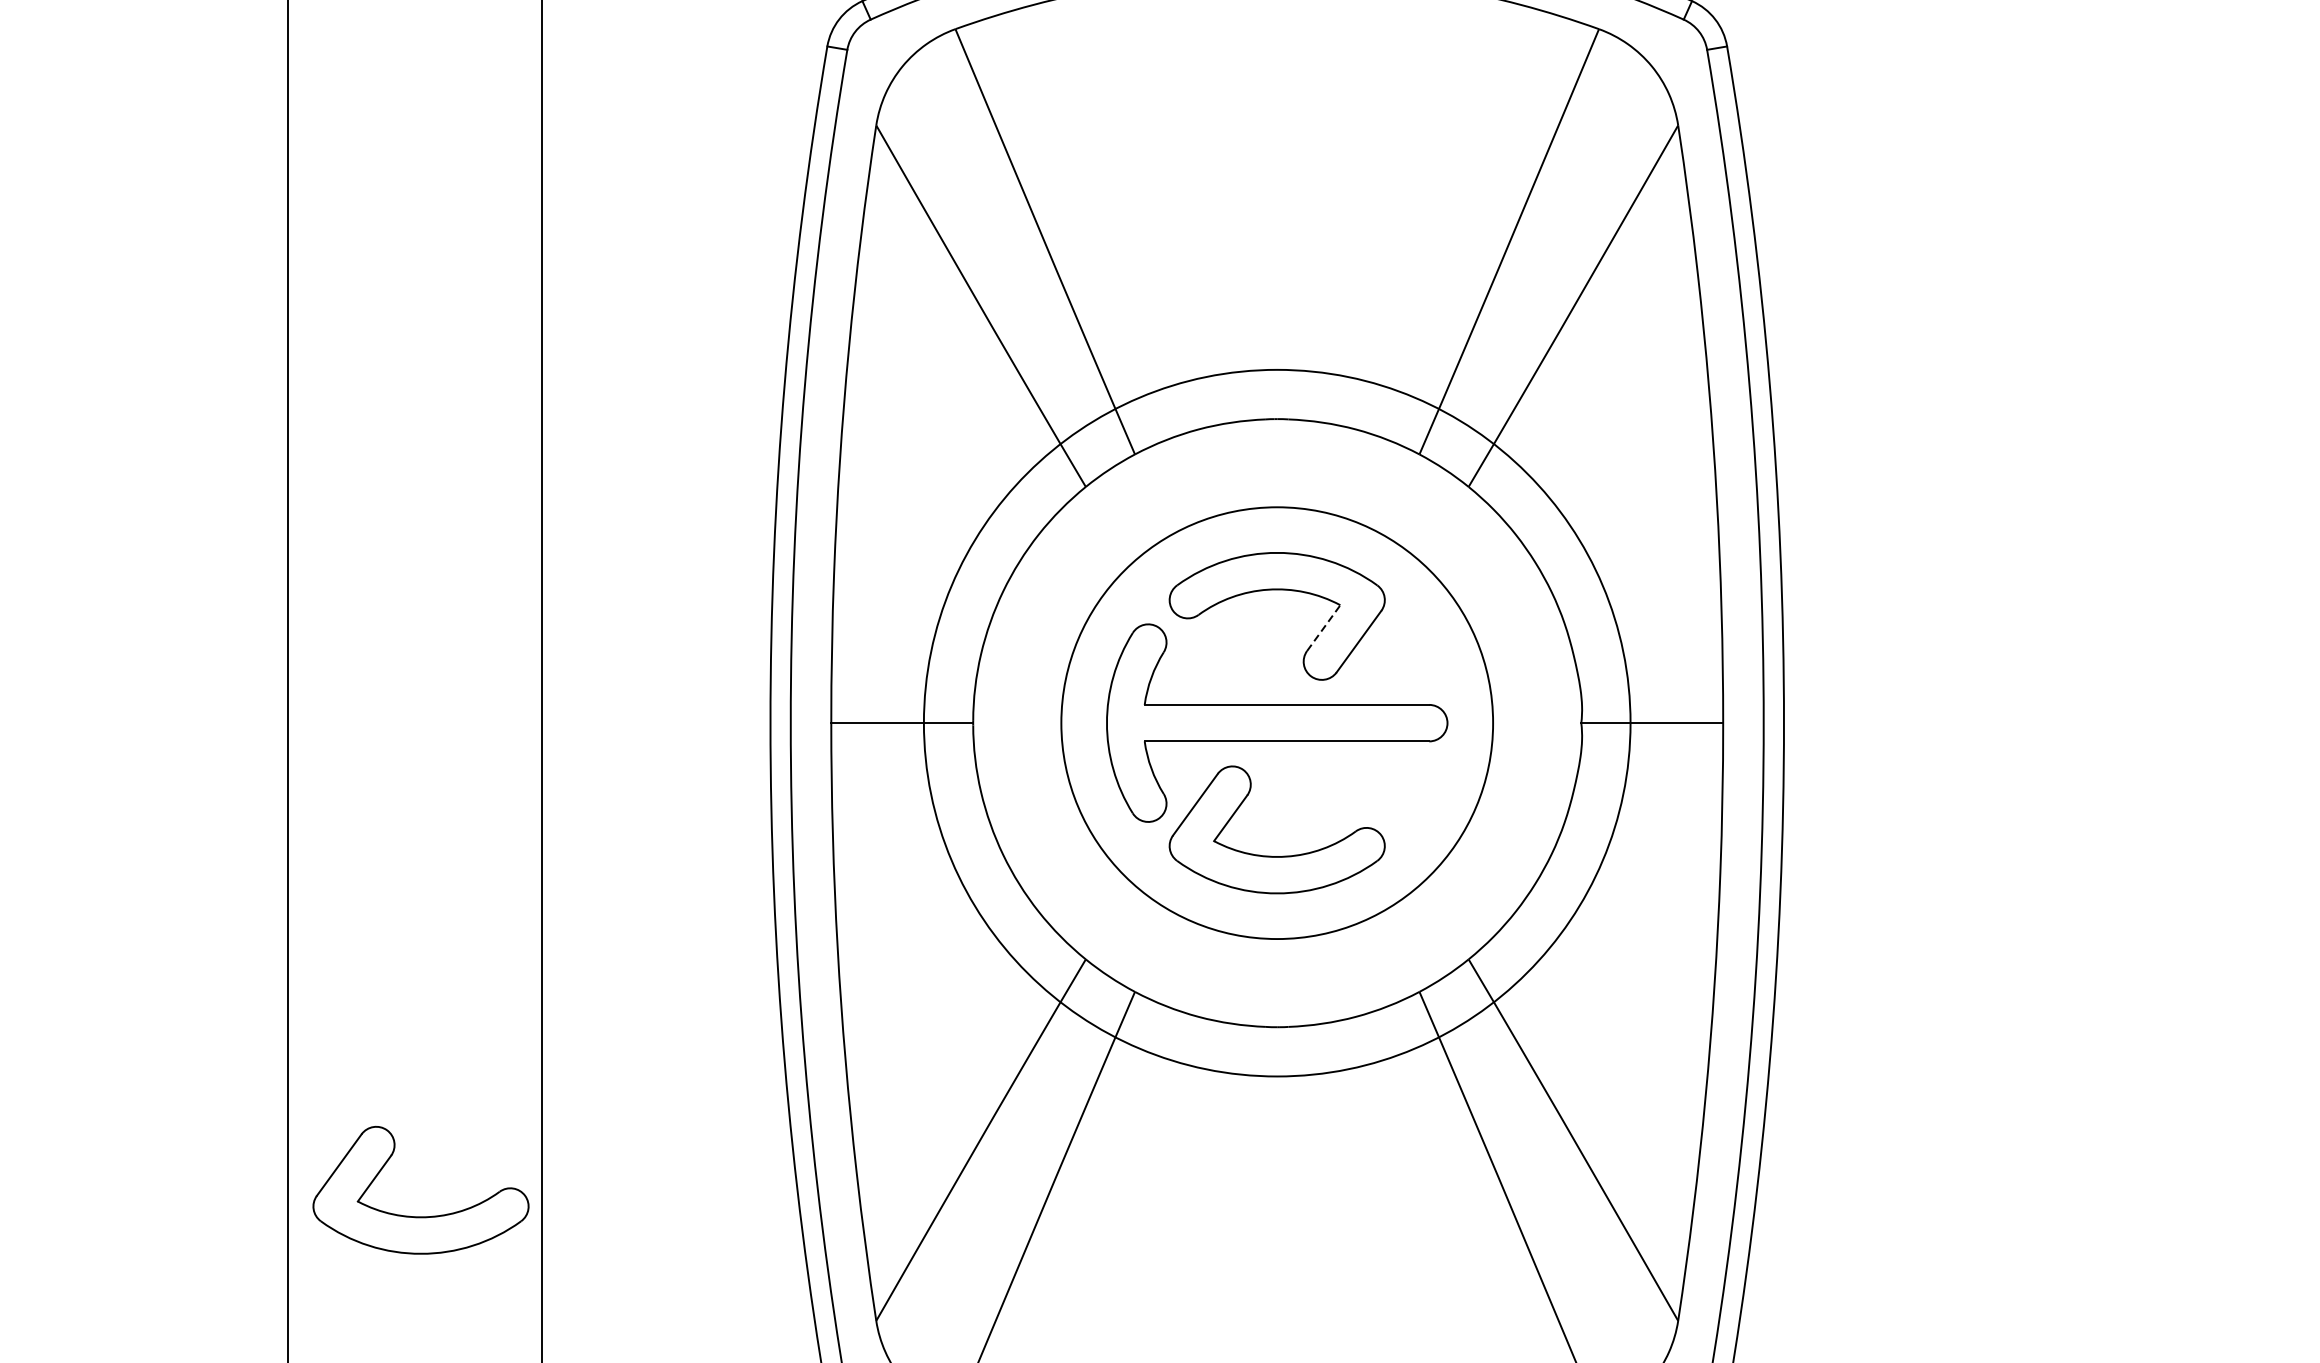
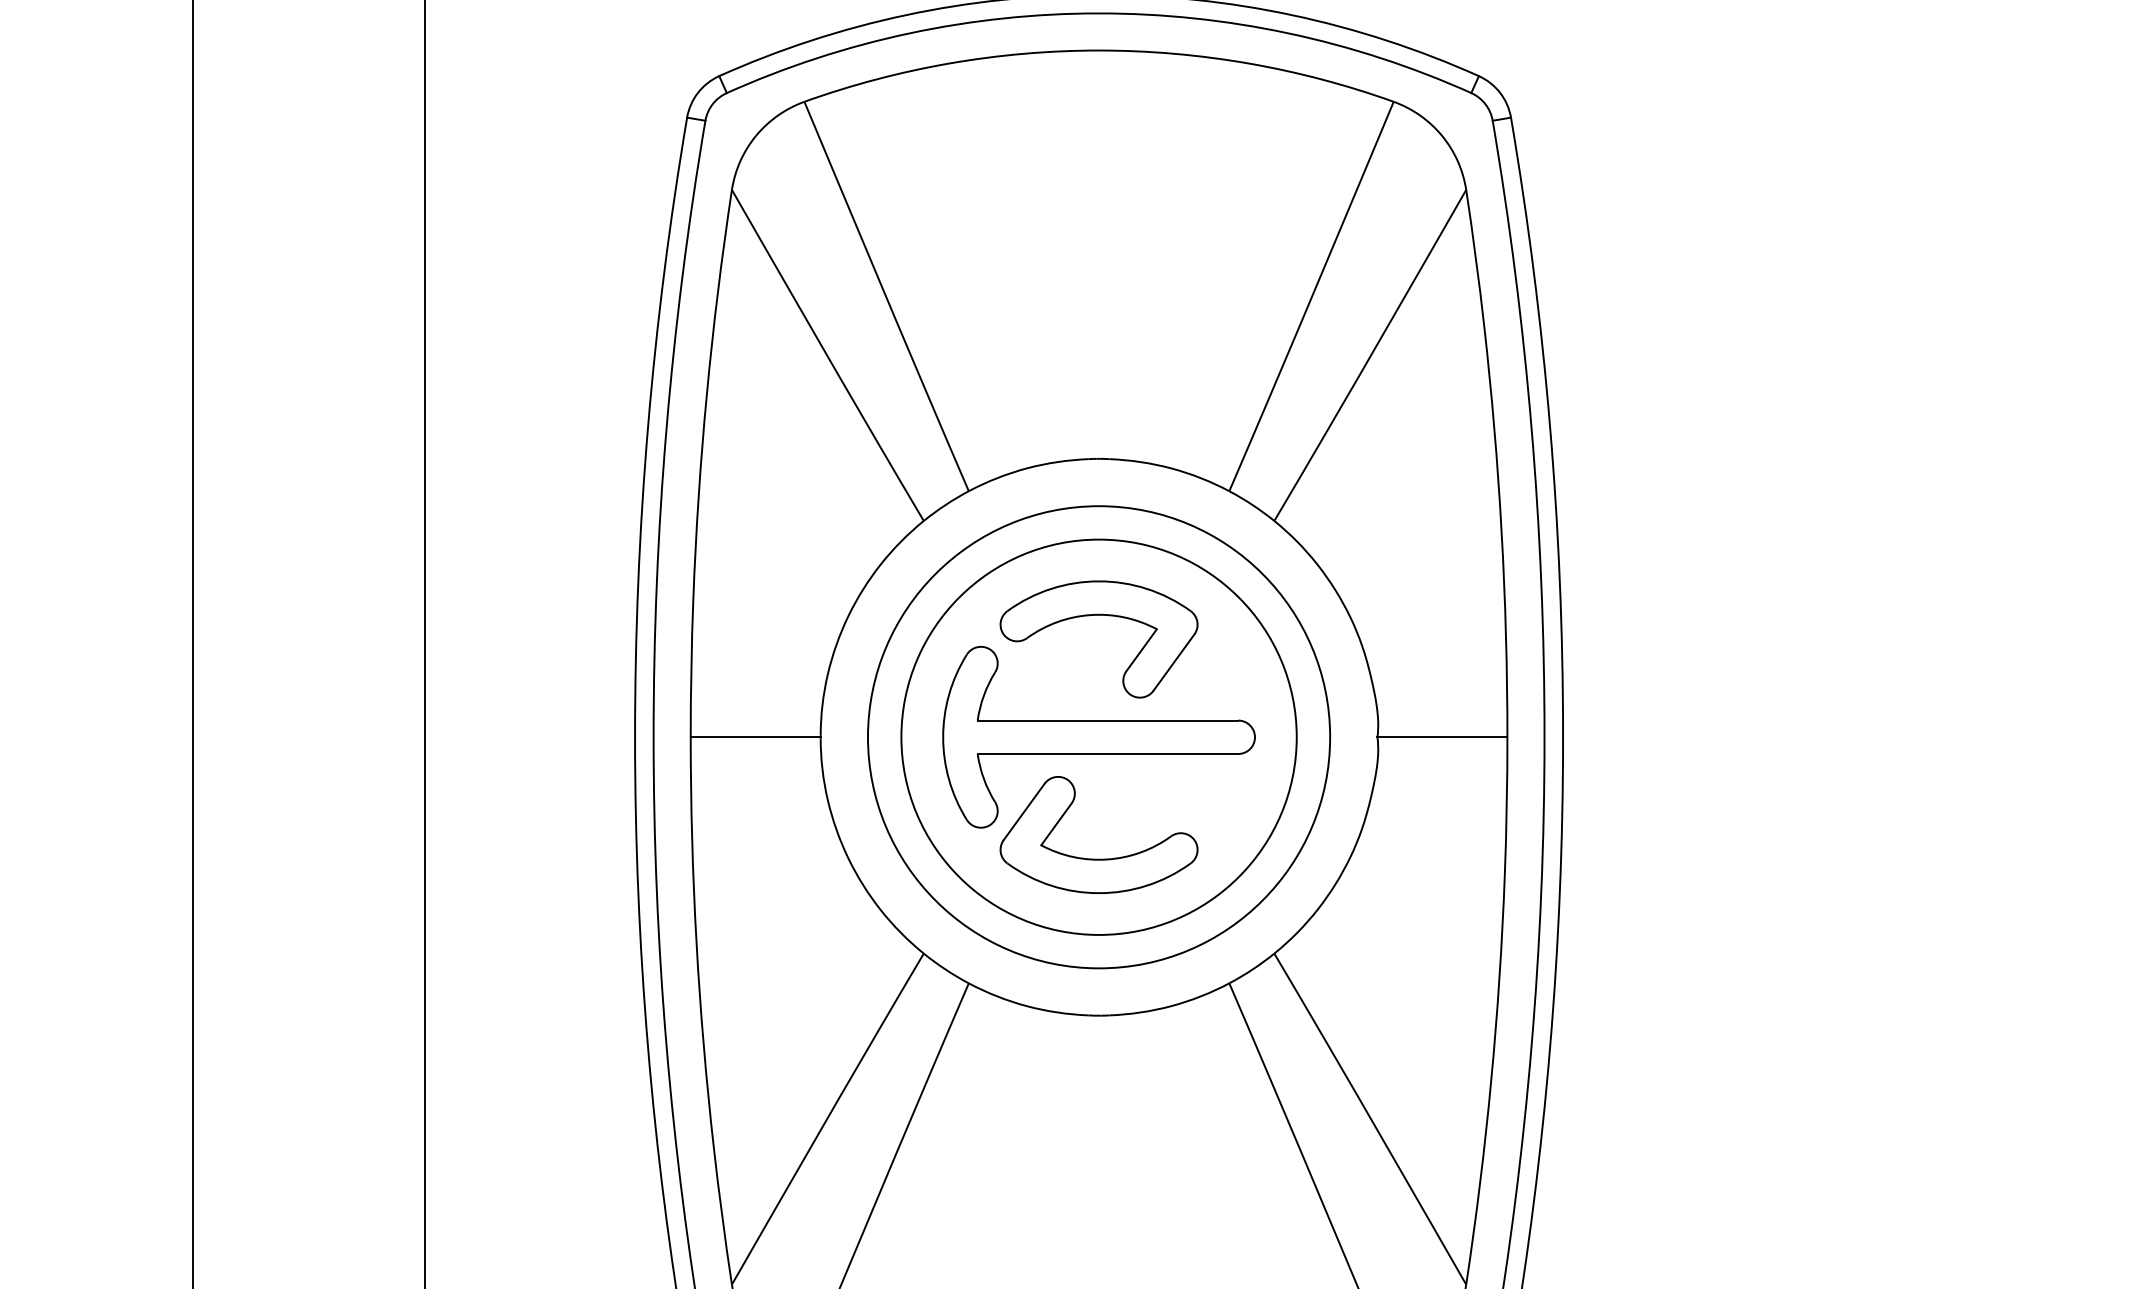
line: (1323, 628) -> (1141, 650), dashed -> solid
circle: (1277, 723) -> (1099, 737), size x0.71
part: (420, 1215) -> (314, 1188), removed

